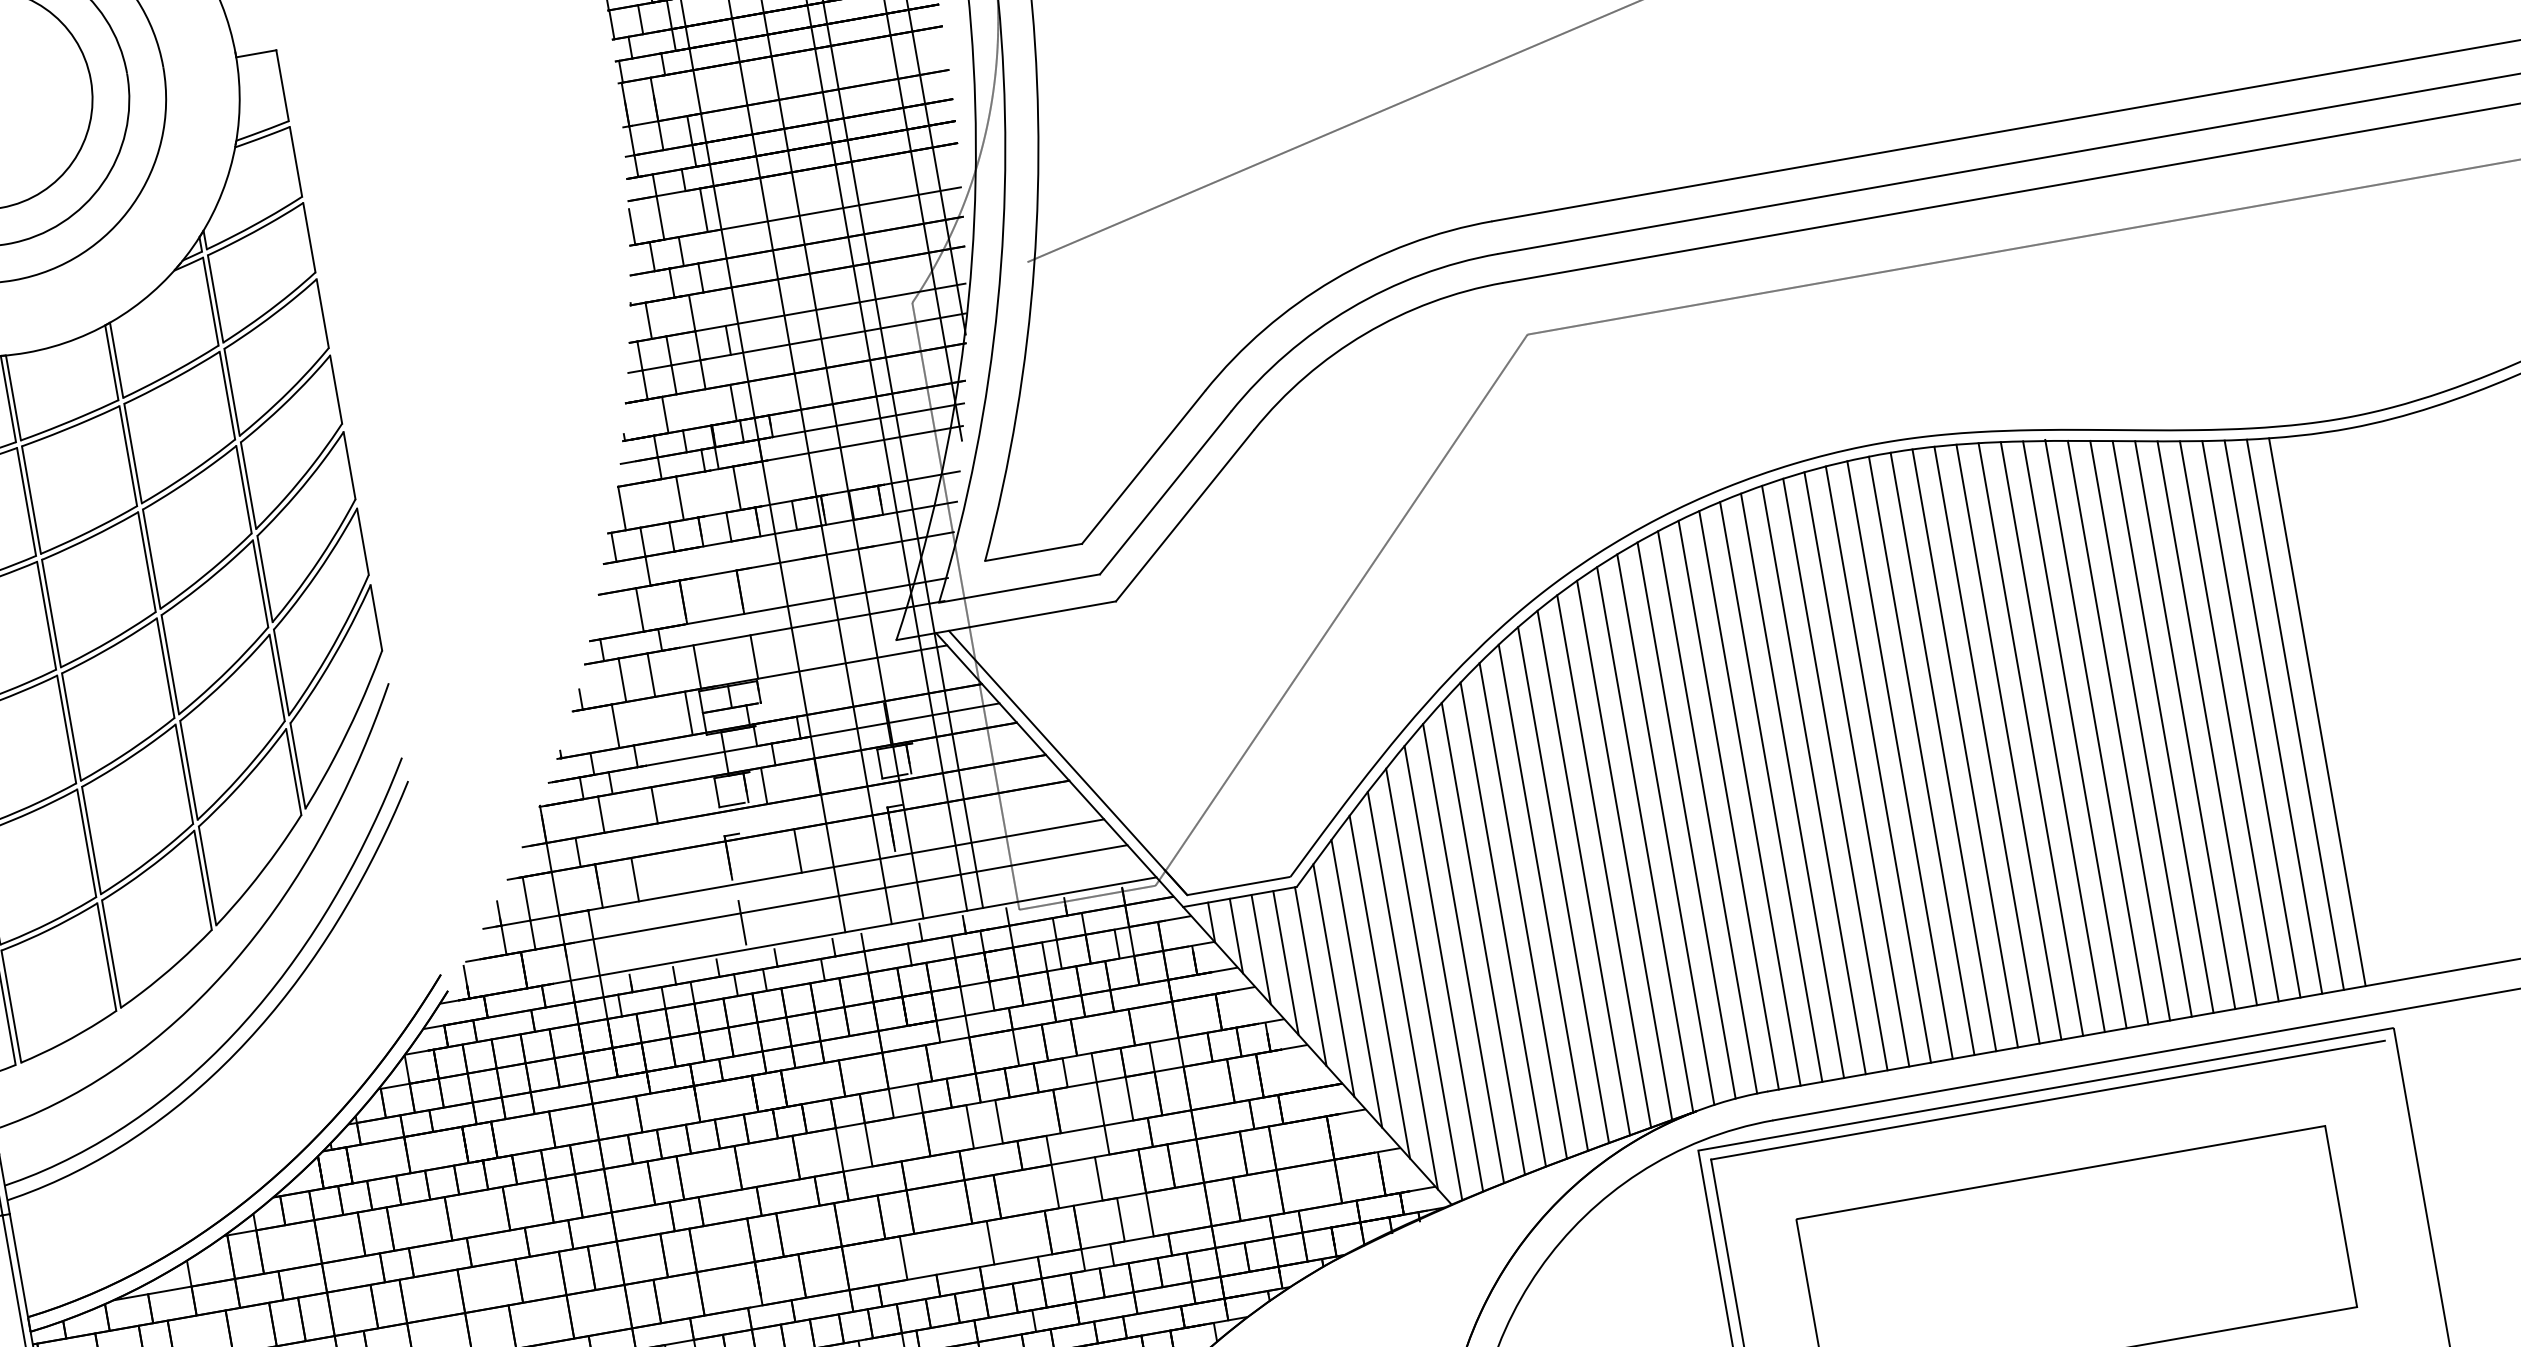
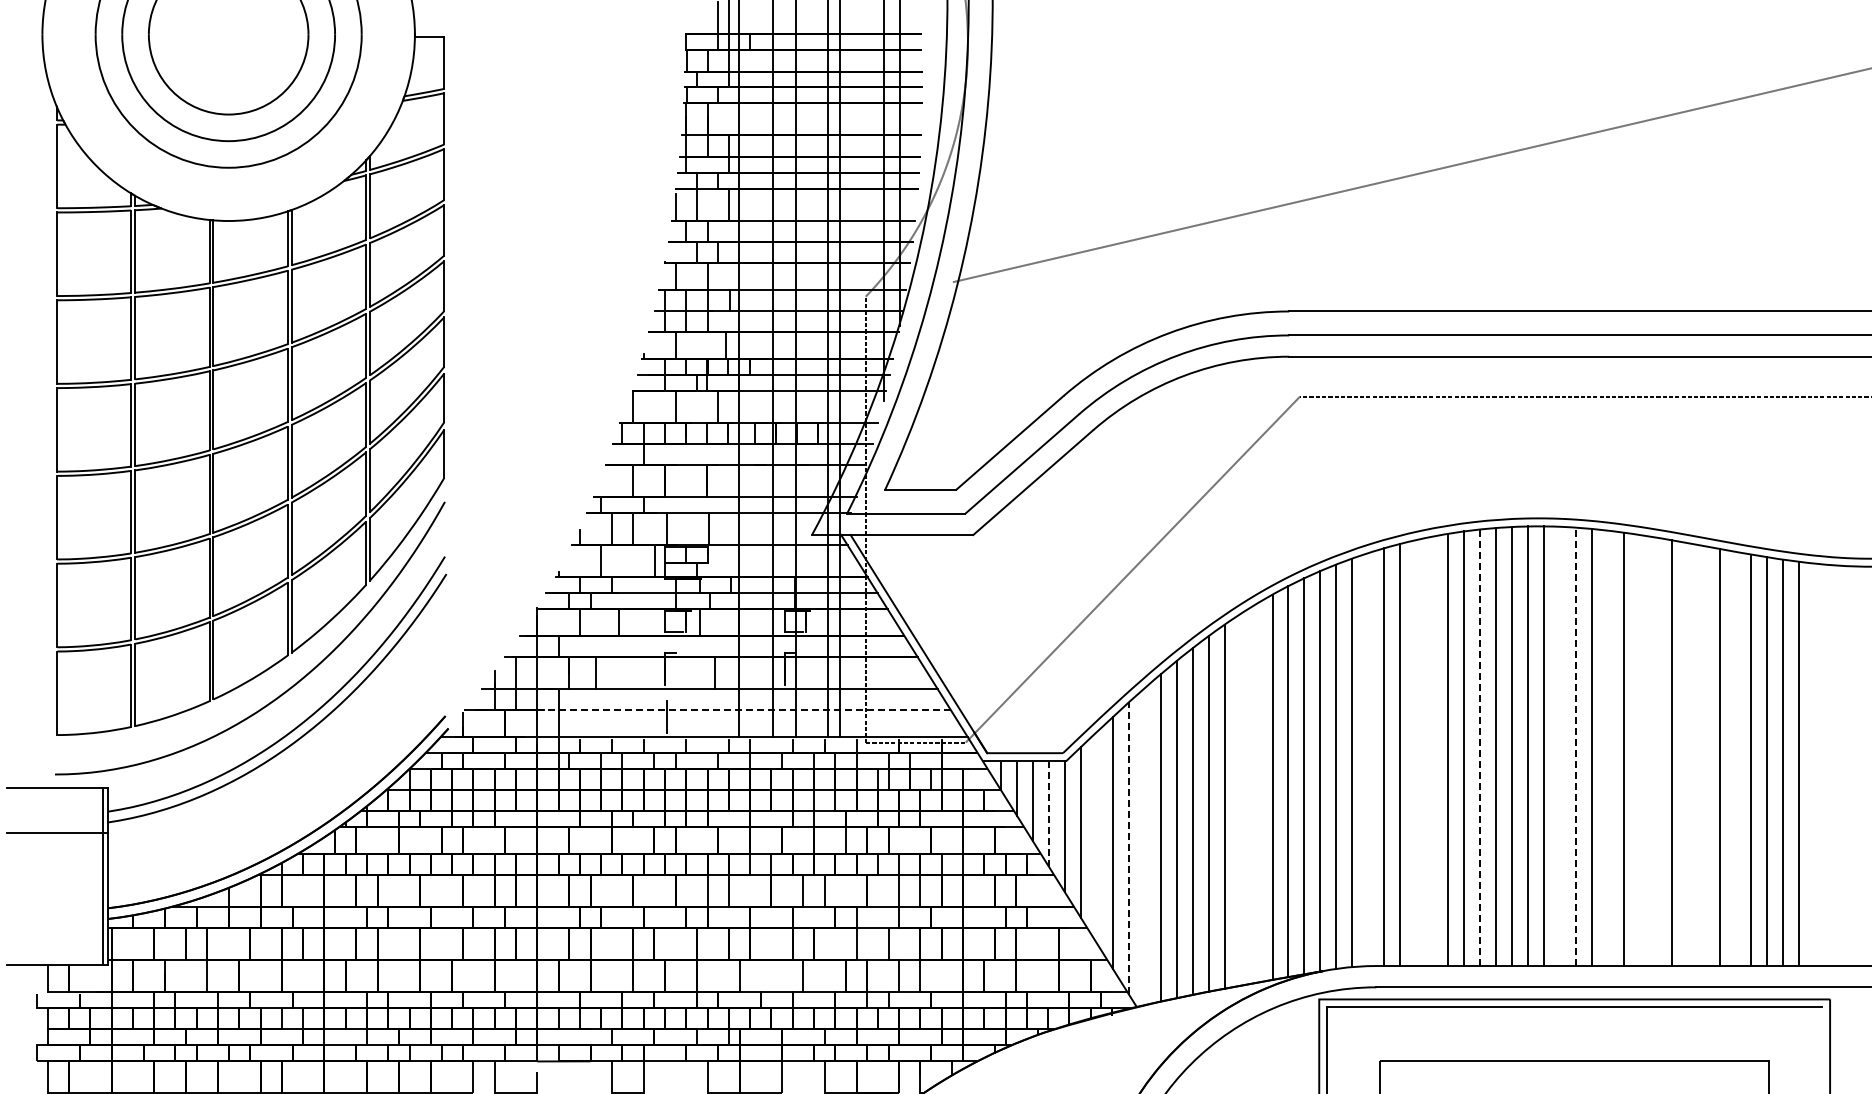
line: (2317, 711) -> (1815, 764), removed
line: (2207, 722) -> (1735, 758), removed
line: (2162, 726) -> (1703, 755), removed
line: (2140, 728) -> (1687, 754), removed
line: (2096, 732) -> (1655, 751), removed
line: (2074, 734) -> (1639, 750), removed
line: (2030, 739) -> (1607, 748), removed
line: (1986, 744) -> (1575, 746), solid -> dashed
line: (1964, 748) -> (1559, 746), removed
line: (1857, 768) -> (1480, 747), solid -> dashed
line: (1793, 785) -> (1432, 751), removed
line: (1771, 792) -> (1416, 753), removed
line: (1707, 812) -> (1368, 759), removed
line: (1563, 883) -> (1256, 792), removed
line: (846, 895) -> (744, 710), solid -> dashed
line: (1543, 897) -> (1240, 799), removed
line: (1286, 963) -> (1049, 814), solid -> dashed
line: (1356, 983) -> (1096, 837), removed
line: (1423, 984) -> (1144, 846), removed
line: (1402, 990) -> (1128, 848), solid -> dashed

